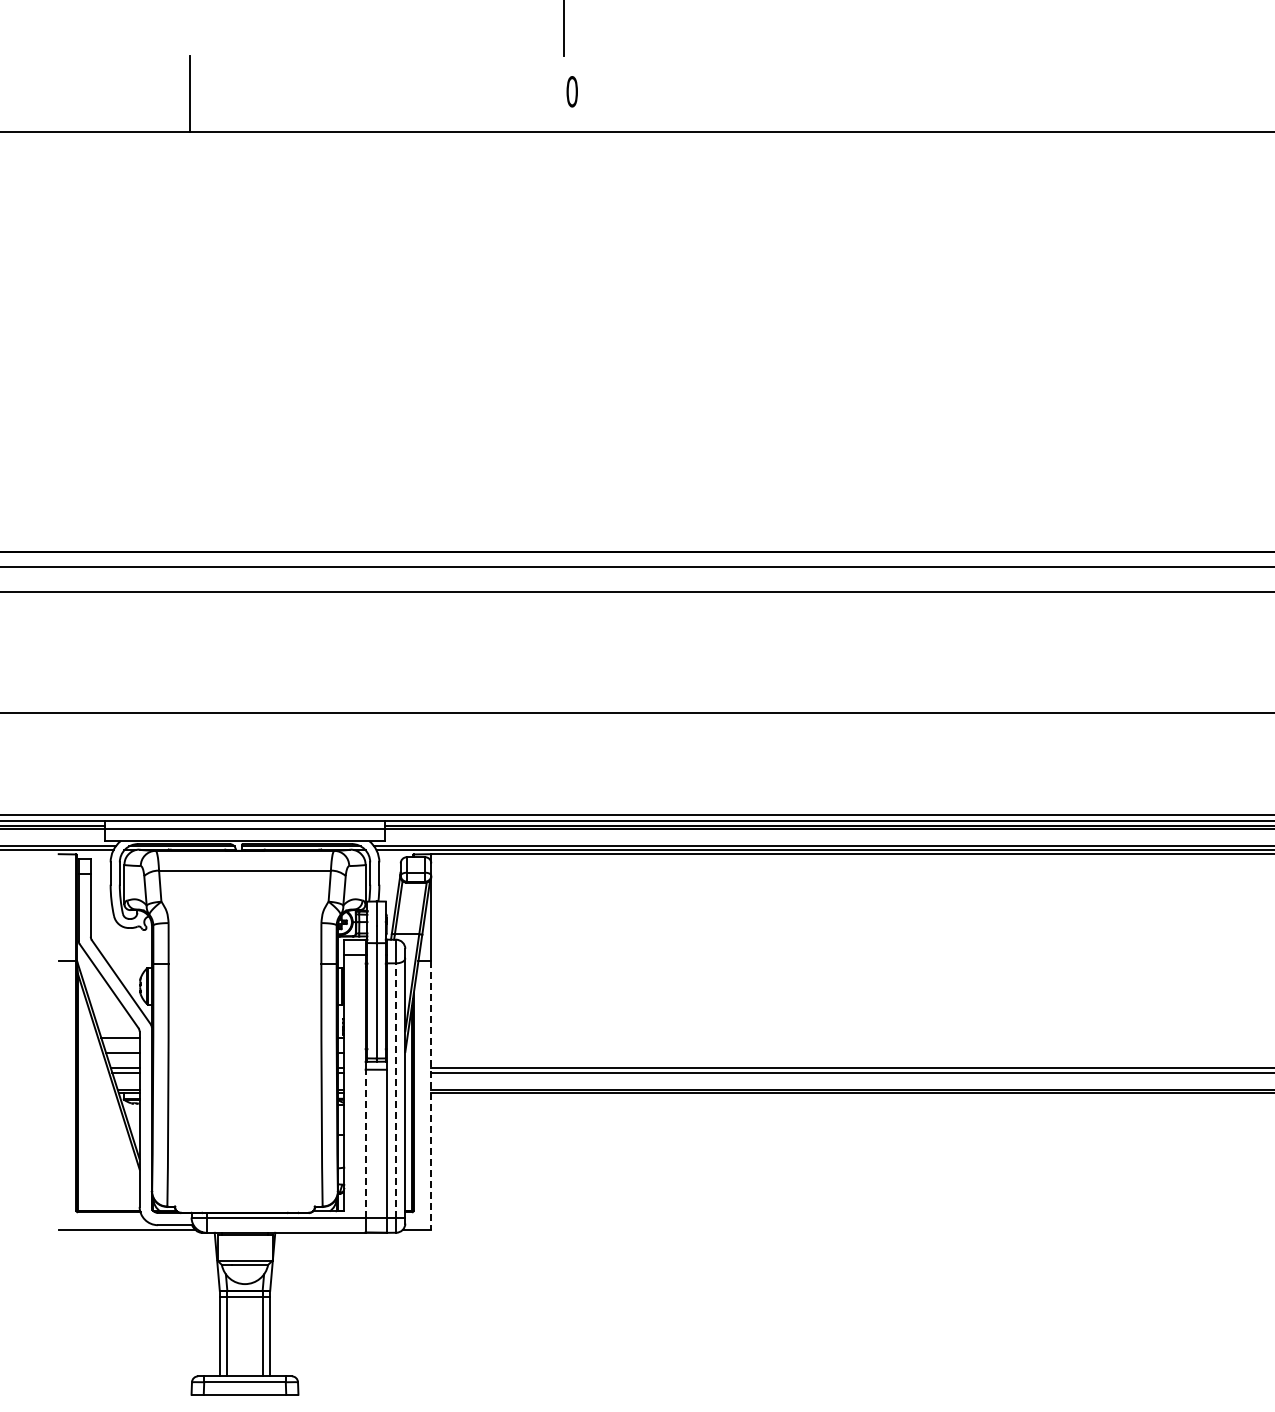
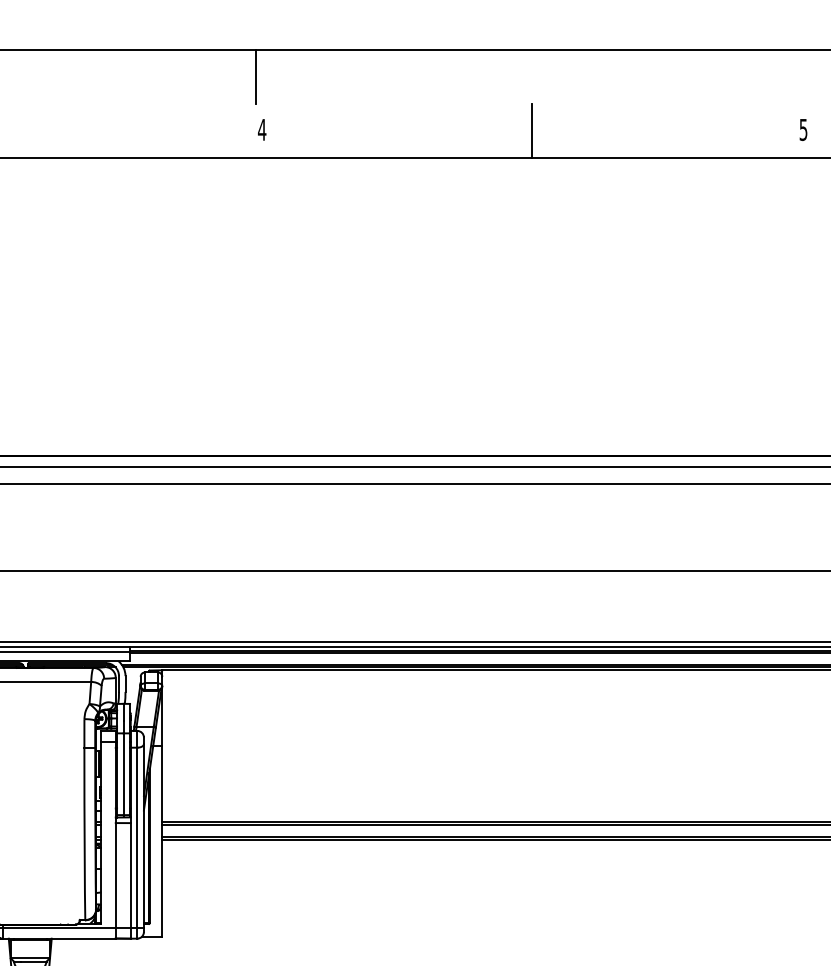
text: (572, 91) -> (262, 129), 0 -> 4
line: (953, 93) -> (532, 131), added
line: (396, 1089) -> (137, 837), dashed -> solid
line: (431, 1095) -> (162, 841), dashed -> solid
line: (365, 1143) -> (115, 875), dashed -> solid

